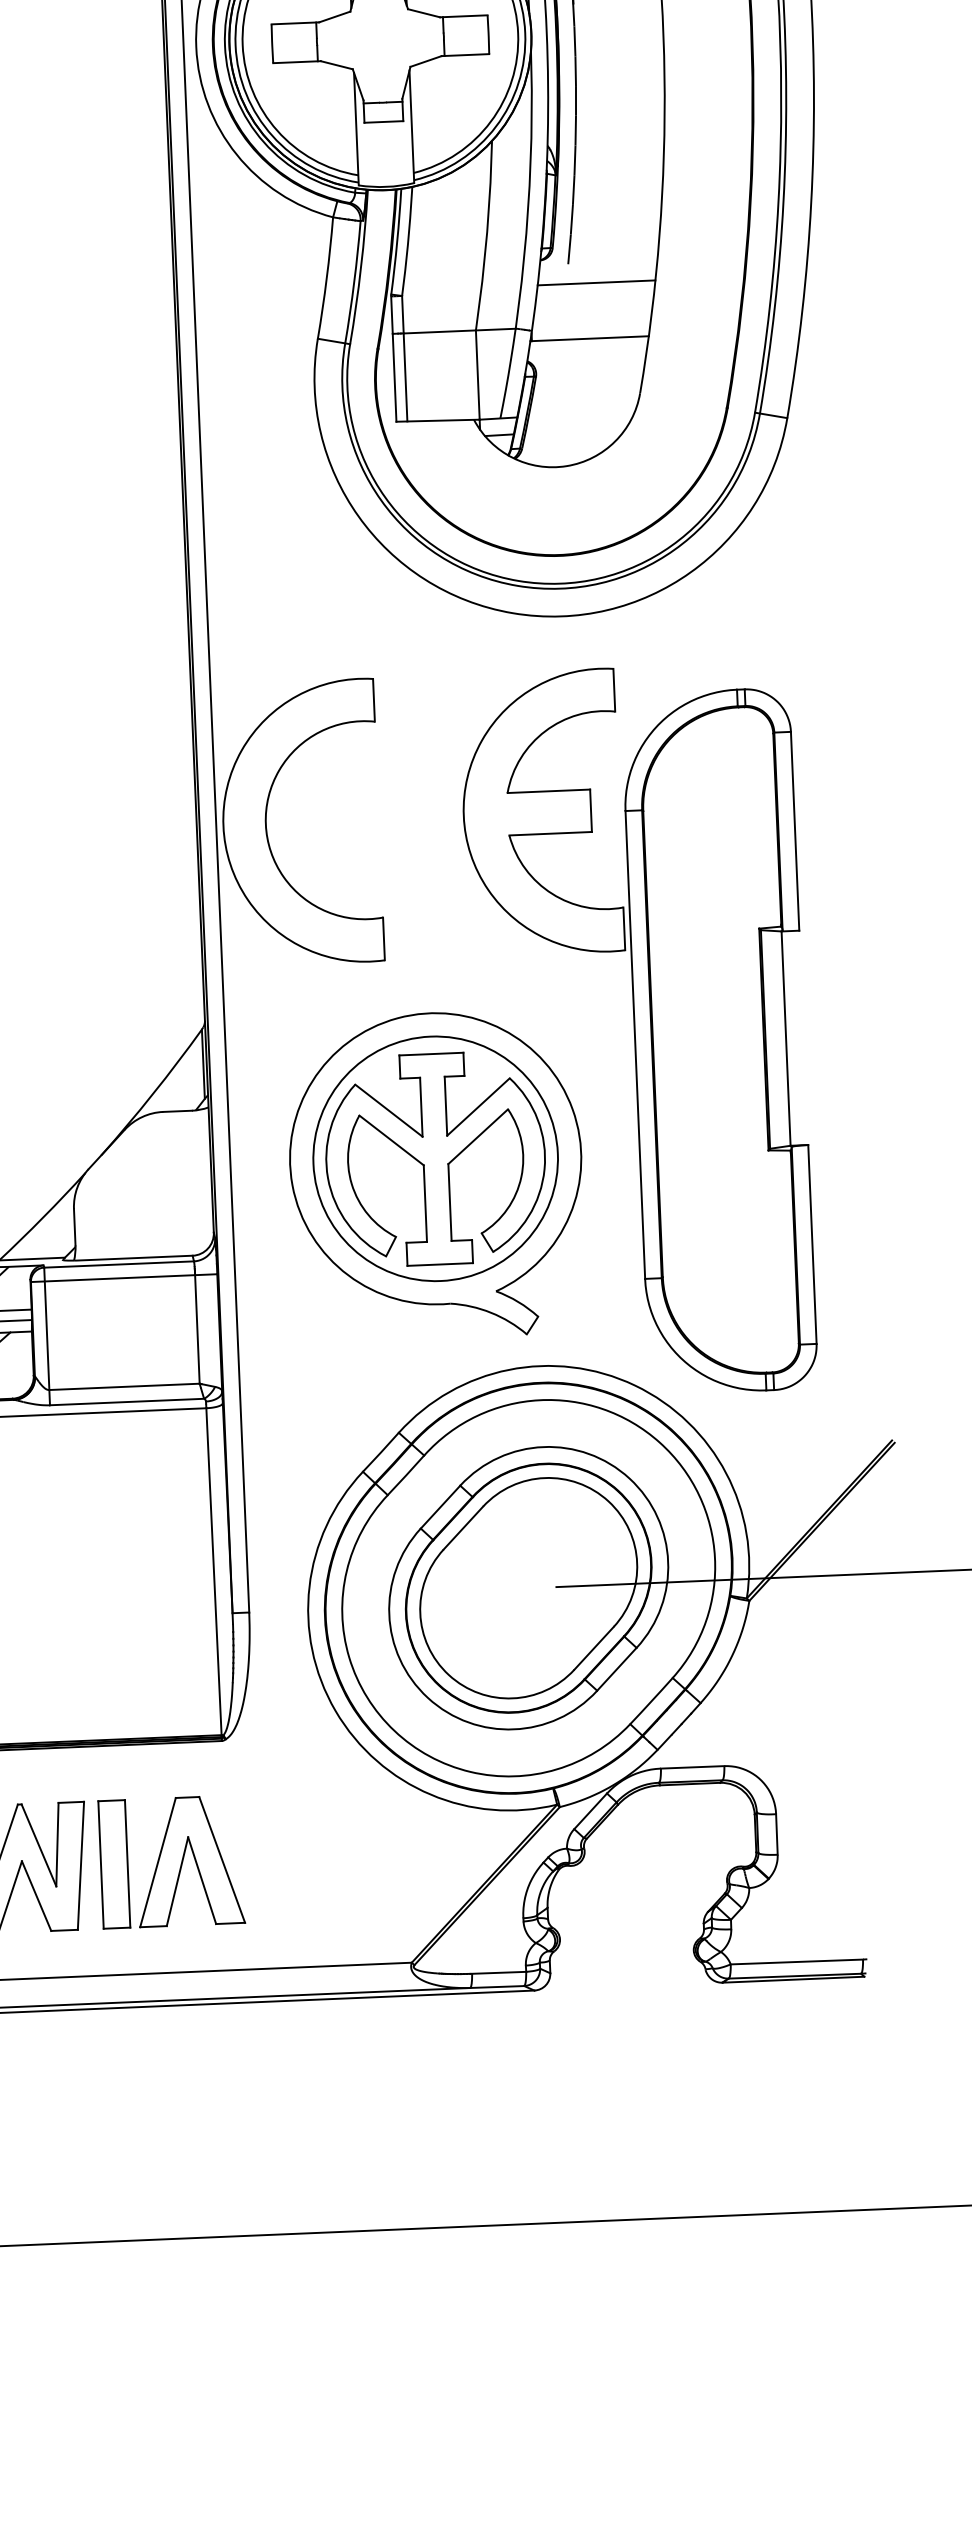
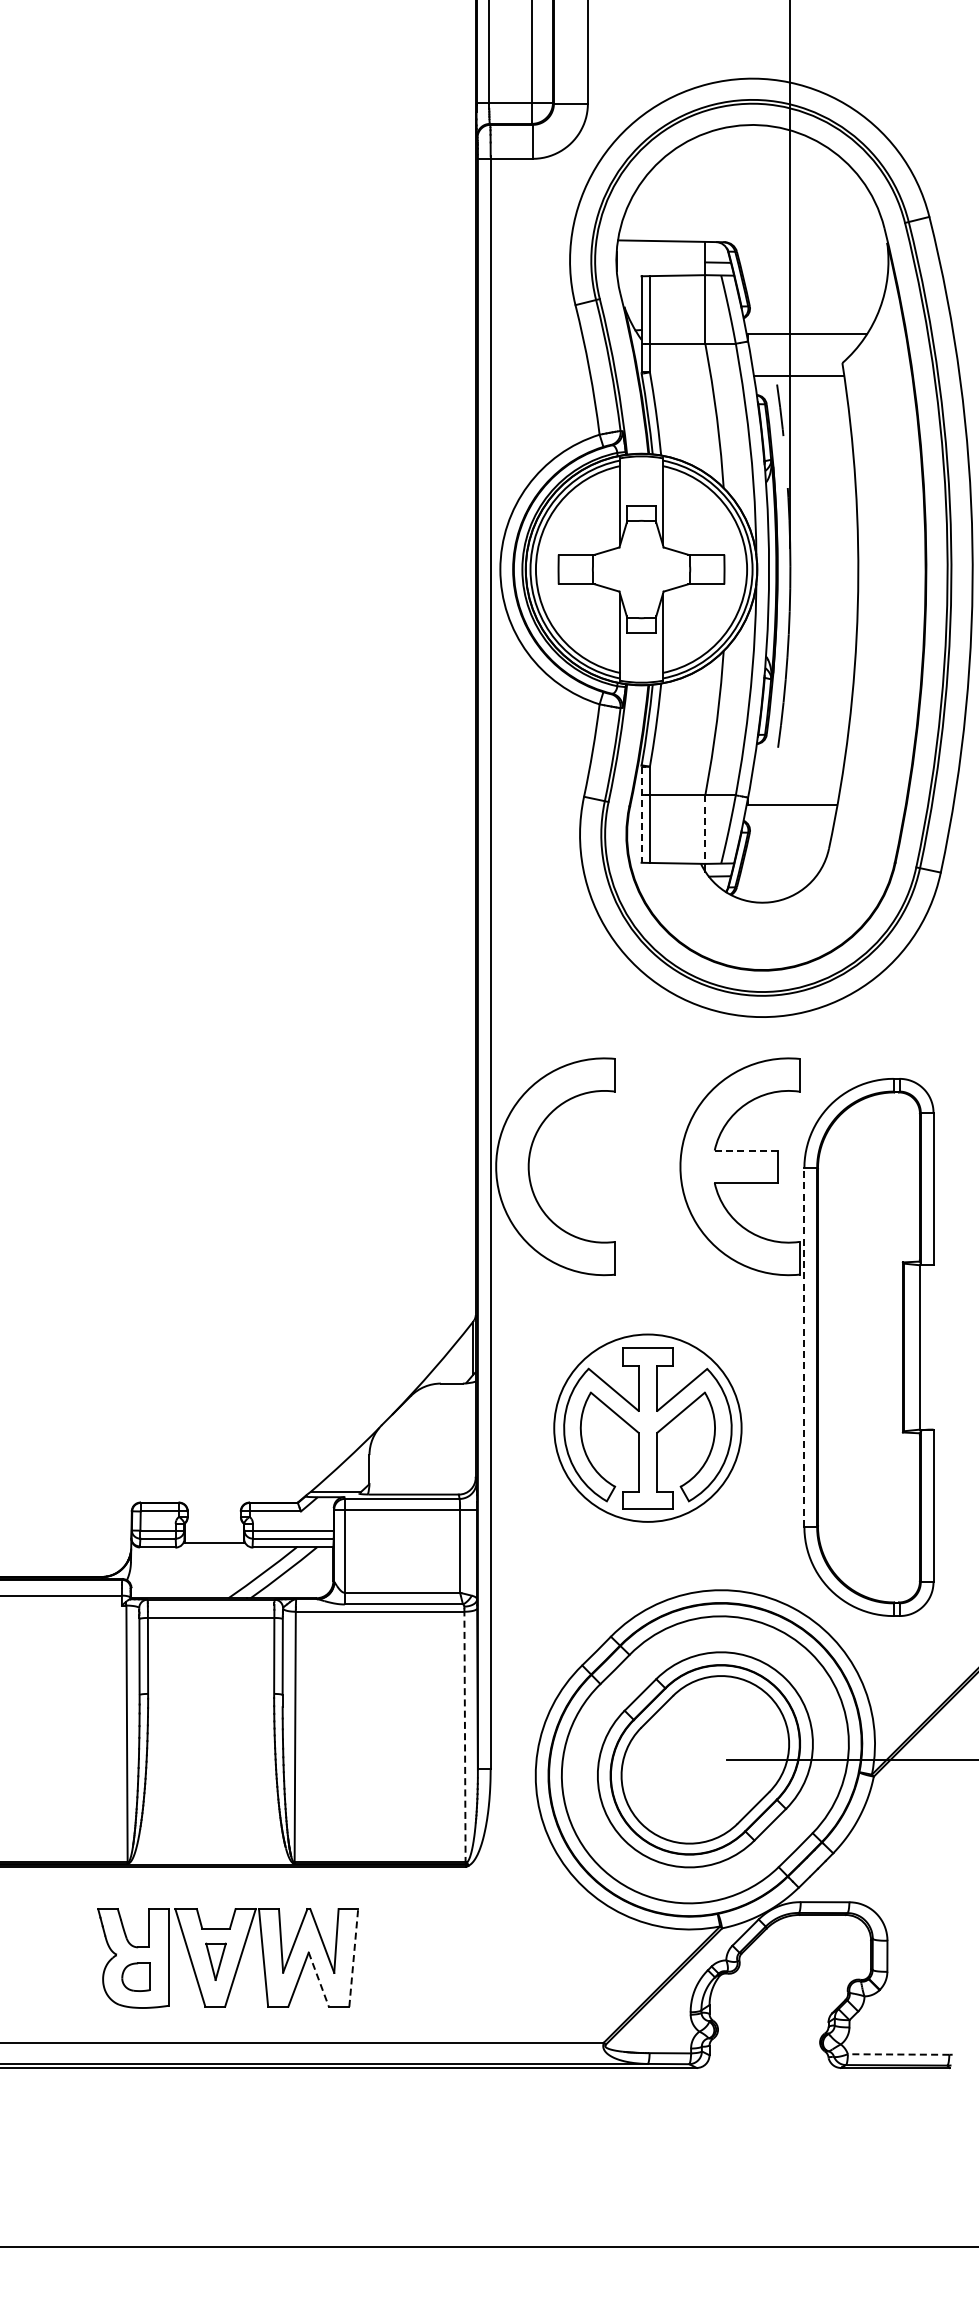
line: (596, 282) -> (799, 762), removed
line: (393, 360) -> (641, 815), solid -> dashed
line: (478, 376) -> (705, 830), solid -> dashed
line: (549, 791) -> (746, 1150), solid -> dashed
line: (635, 1043) -> (804, 1346), solid -> dashed
part: (435, 1174) -> (647, 1440), removed
line: (214, 1572) -> (465, 1737), solid -> dashed
part: (171, 1861) -> (423, 1957), removed
line: (80, 1865) -> (353, 1957), solid -> dashed
line: (36, 1895) -> (318, 1979), solid -> dashed
line: (796, 1961) -> (898, 2054), solid -> dashed

